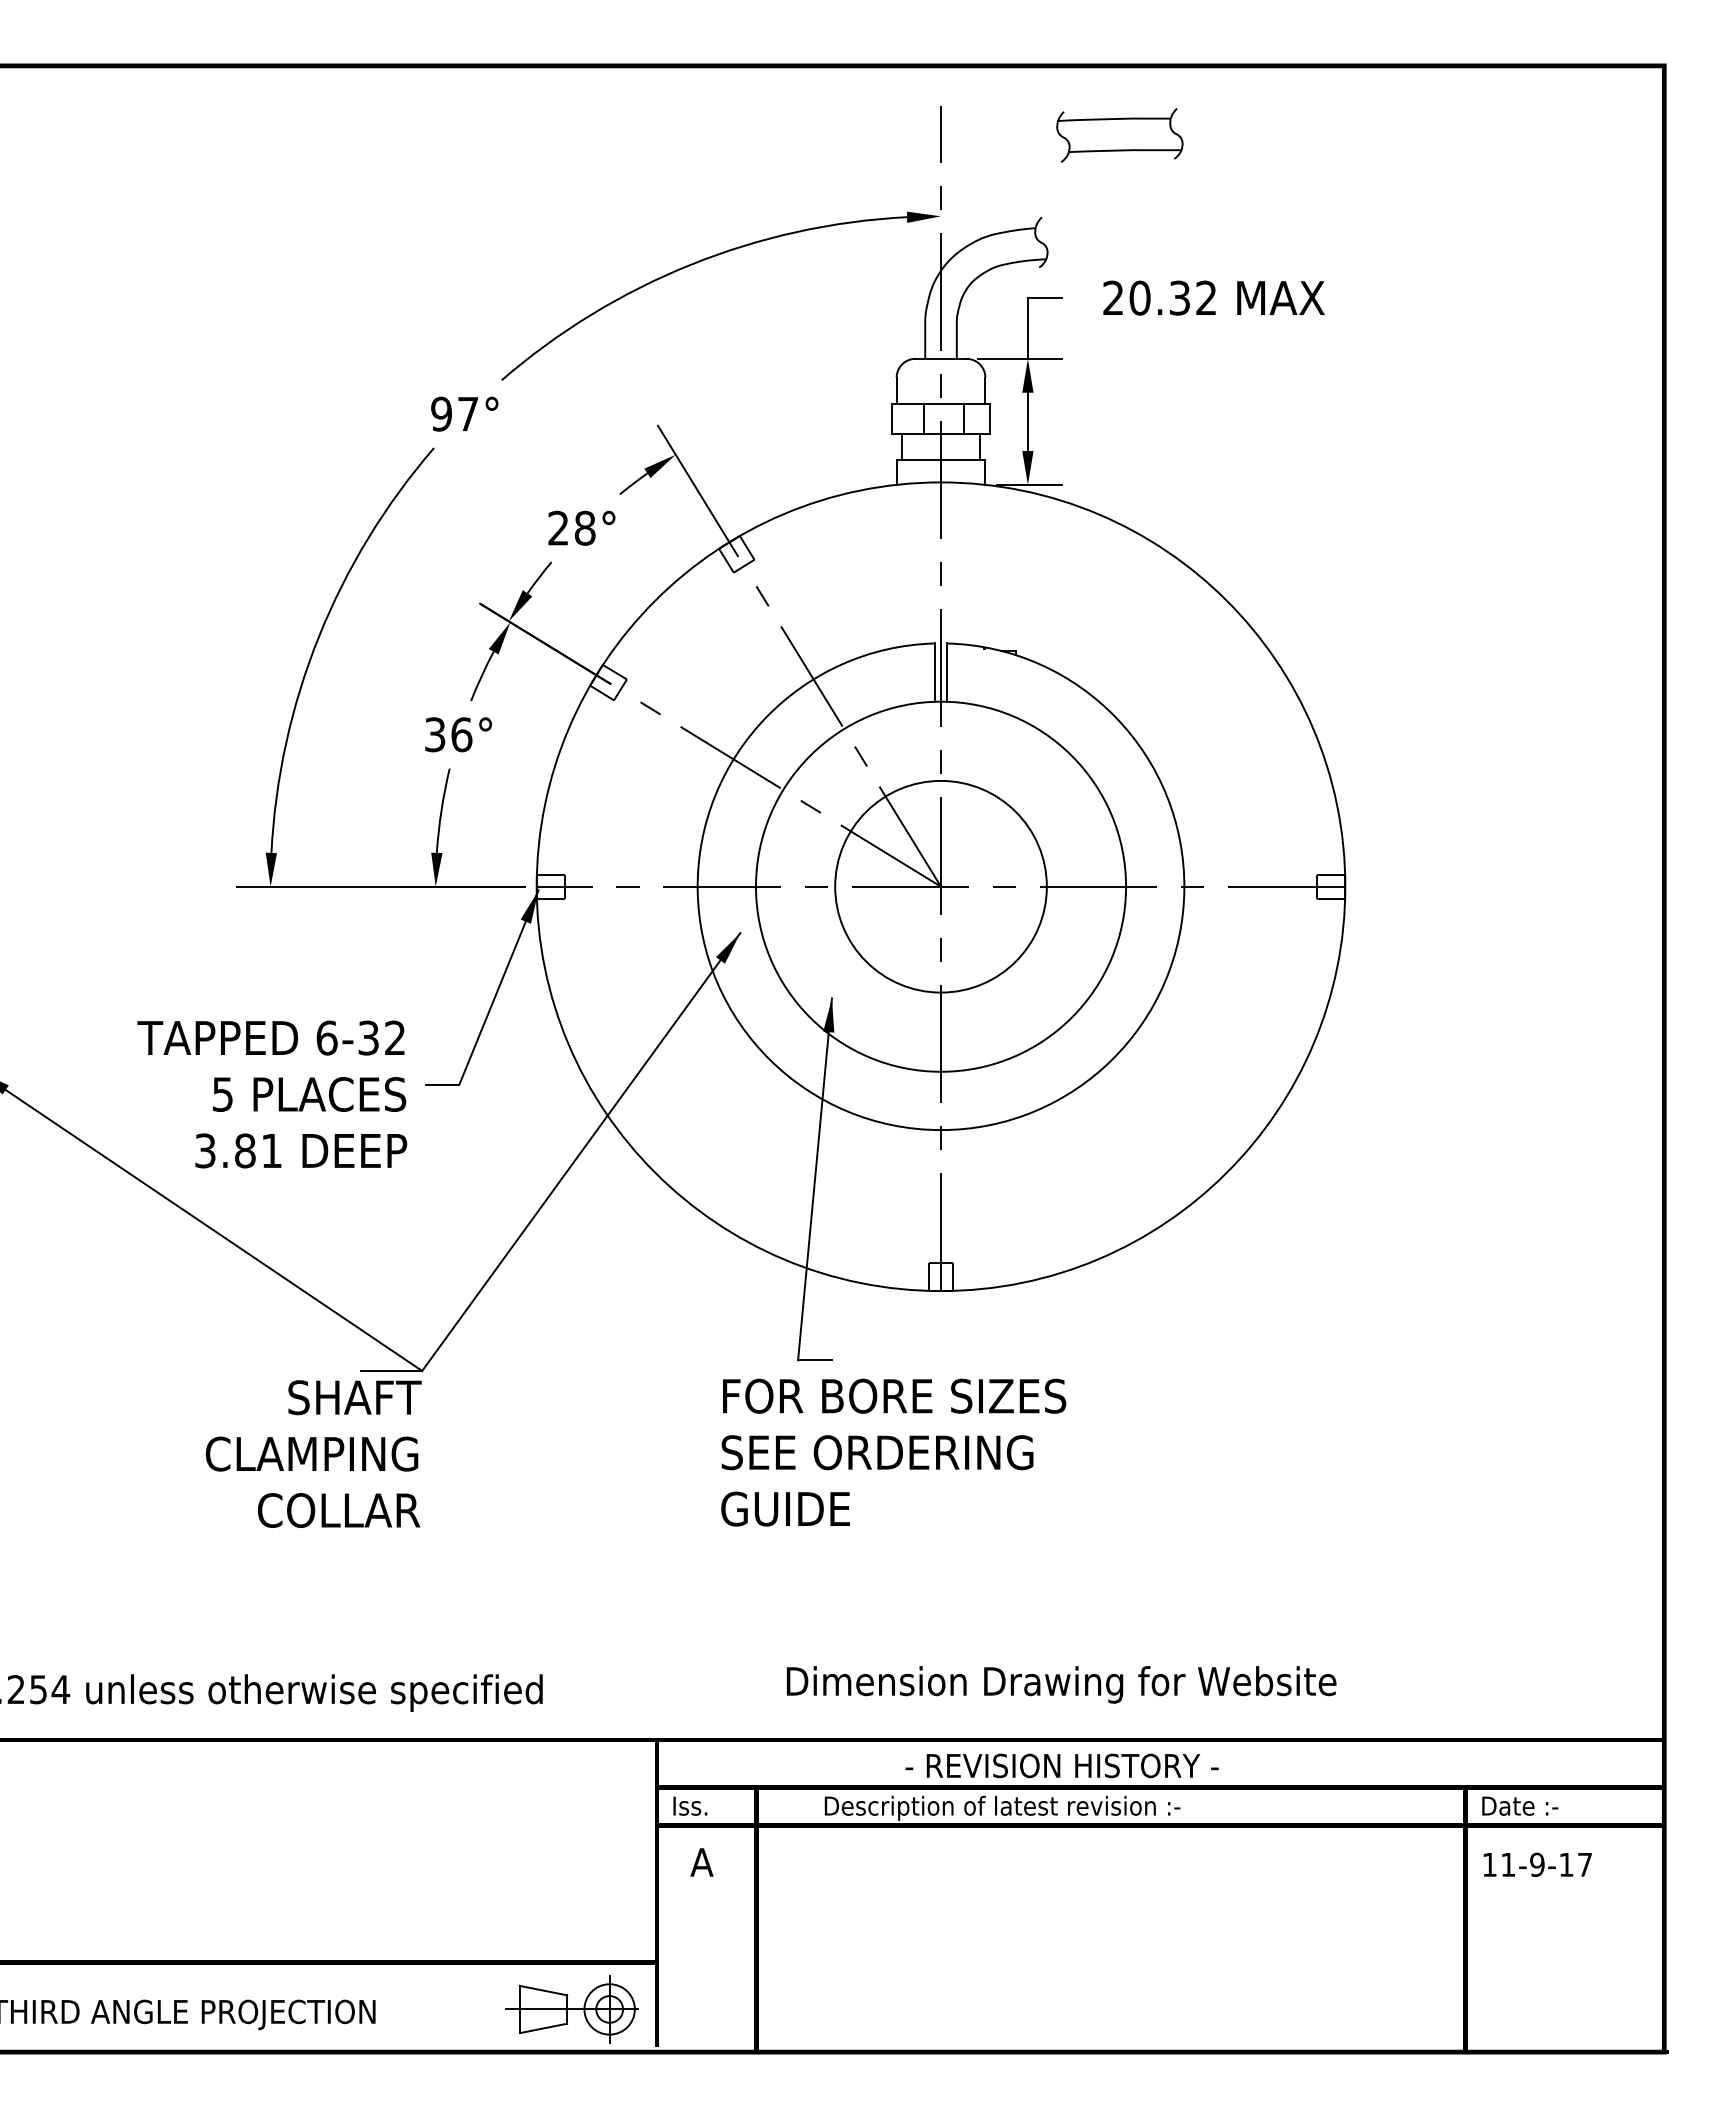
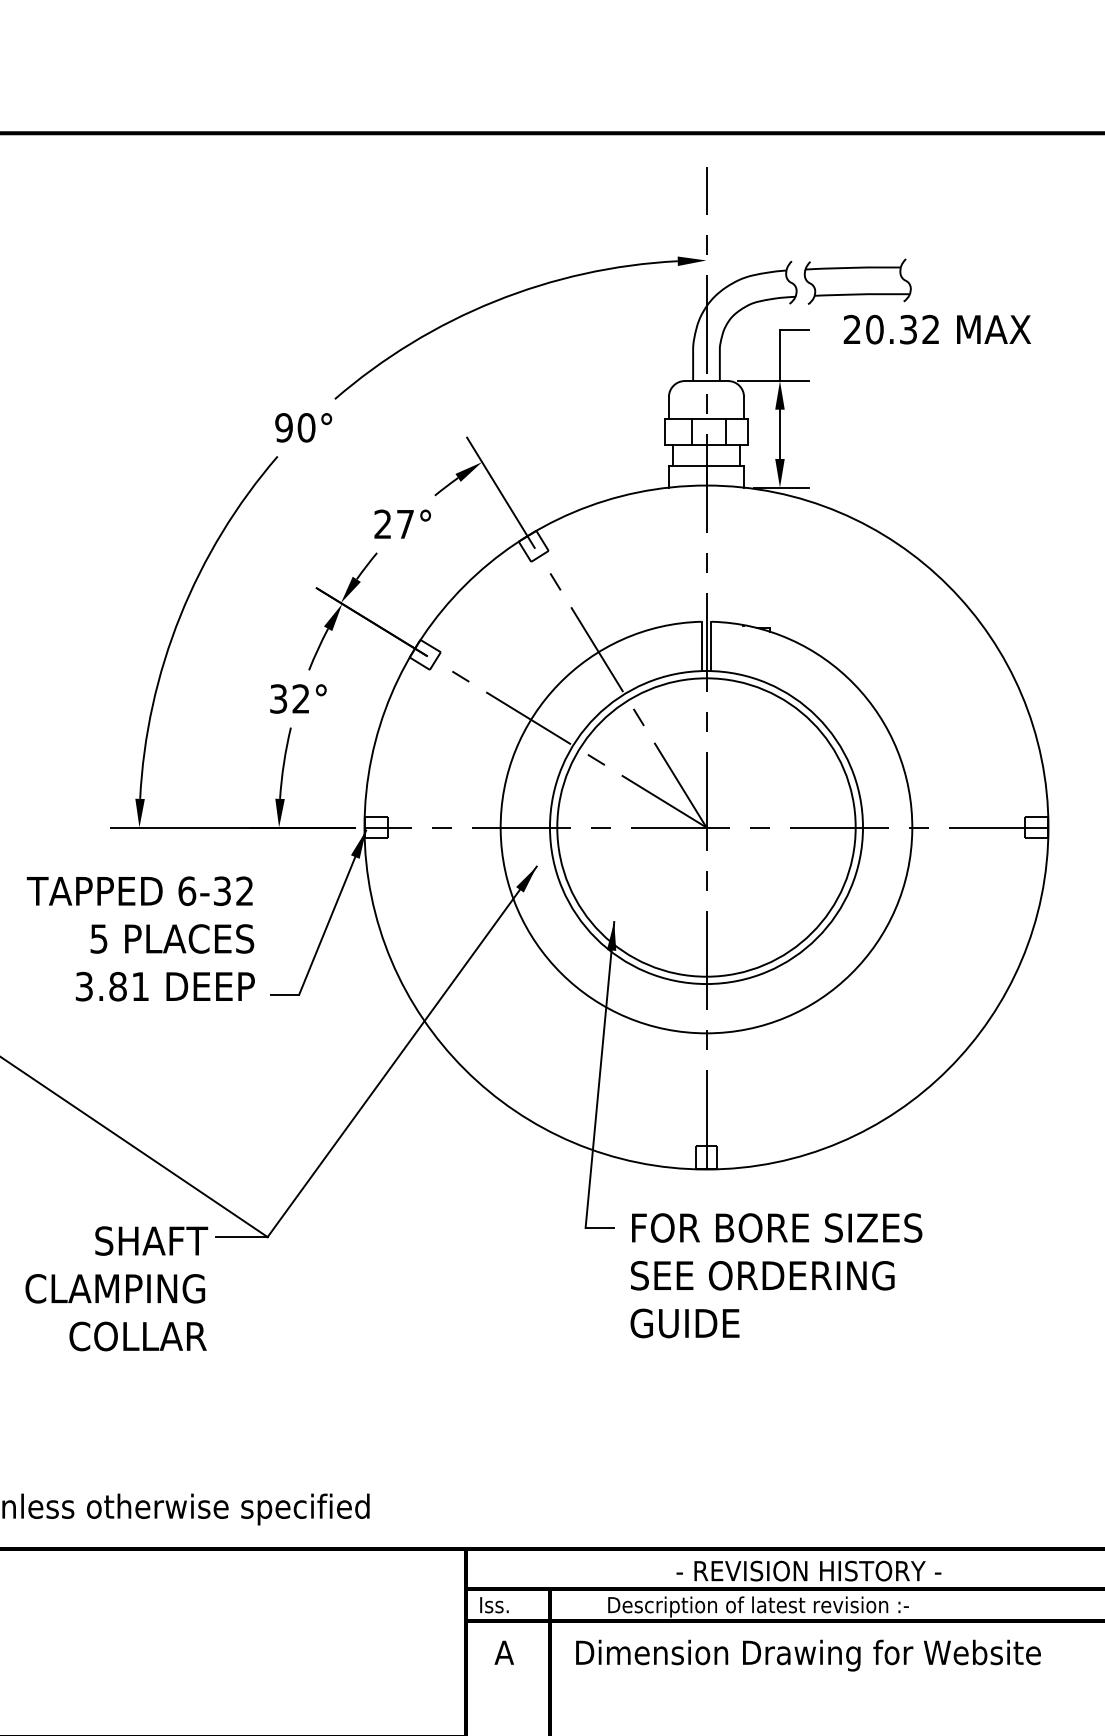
part: (1119, 135) -> (857, 281), moved
text: (467, 413) -> (305, 427), 97° -> 90°
text: (584, 527) -> (404, 523), 28° -> 27°
text: (461, 734) -> (300, 698), 36° -> 32°
circle: (940, 886) -> (706, 827), size x1.67
text: (272, 1094) -> (141, 938), moved
text: (893, 1452) -> (776, 1275), moved
text: (313, 1453) -> (116, 1288), moved
text: (1061, 1684) -> (808, 1655), moved

